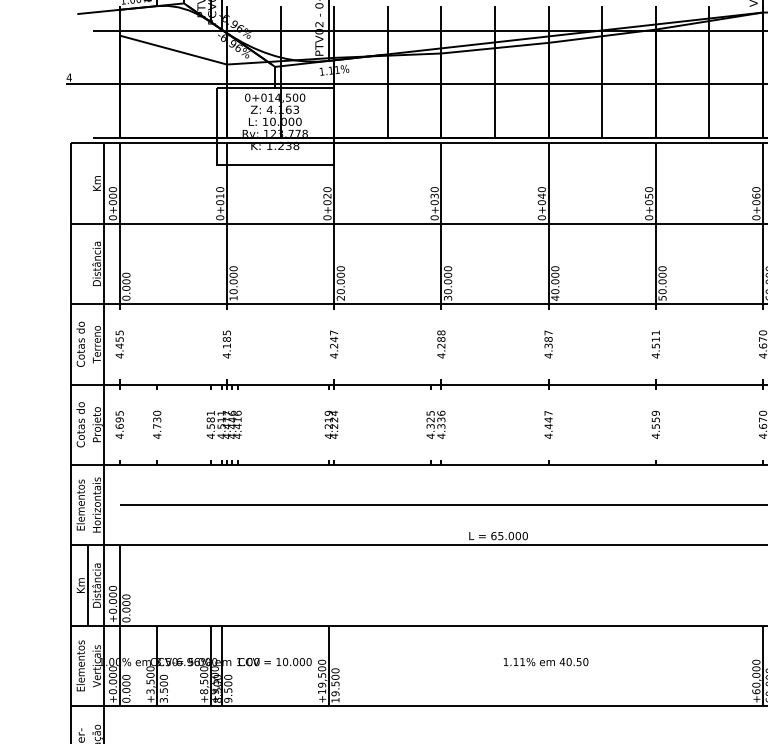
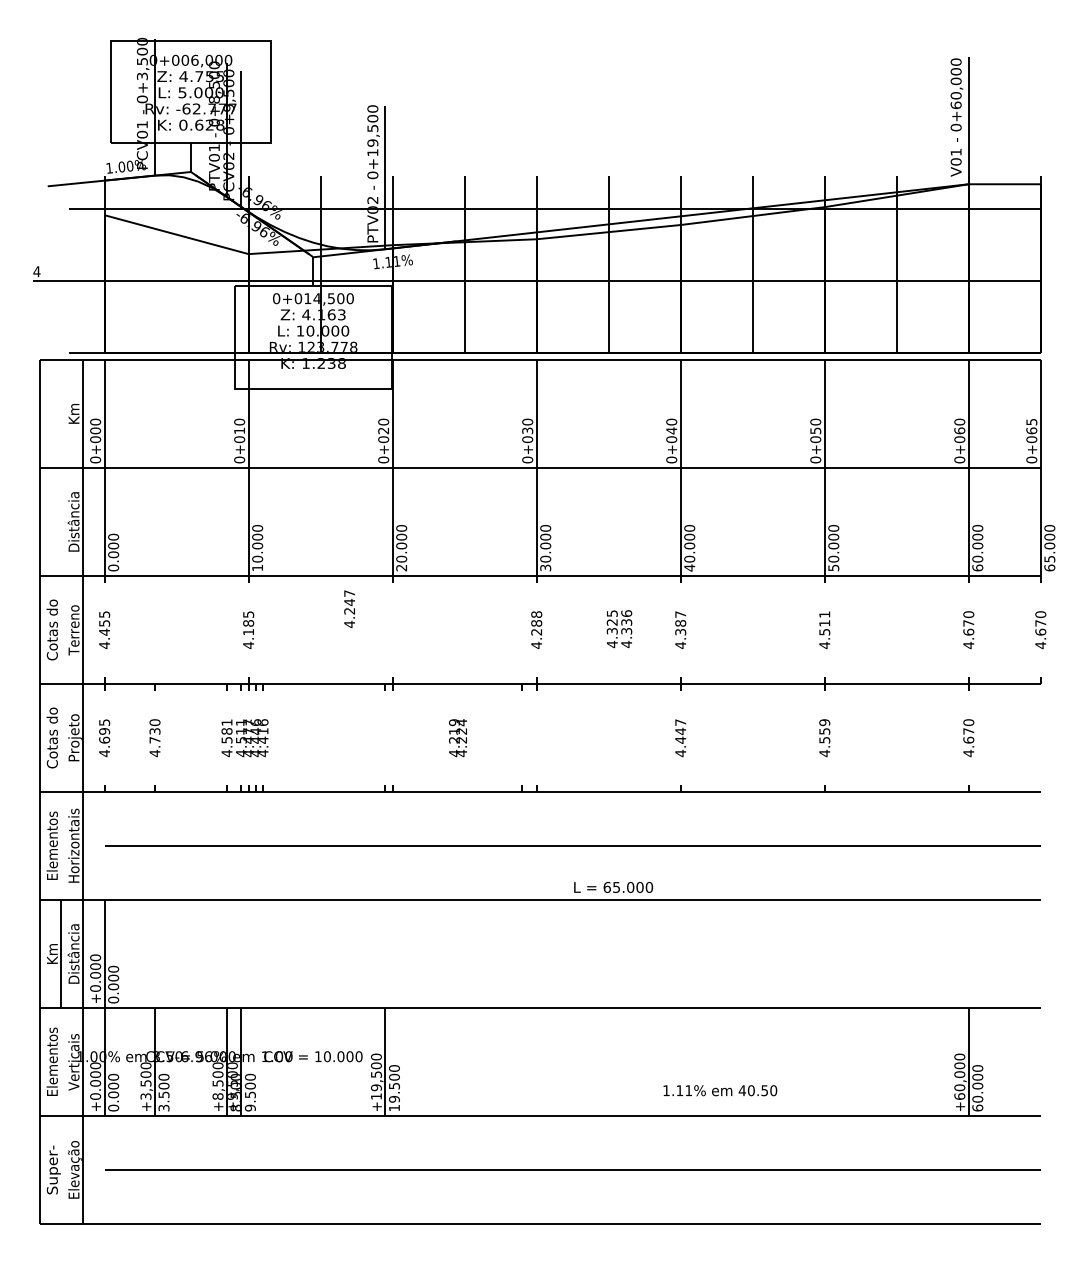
text: (334, 344) -> (349, 609), moved
text: (331, 425) -> (457, 738), moved
text: (436, 425) -> (619, 629), moved
text: (546, 661) -> (720, 1090), moved

